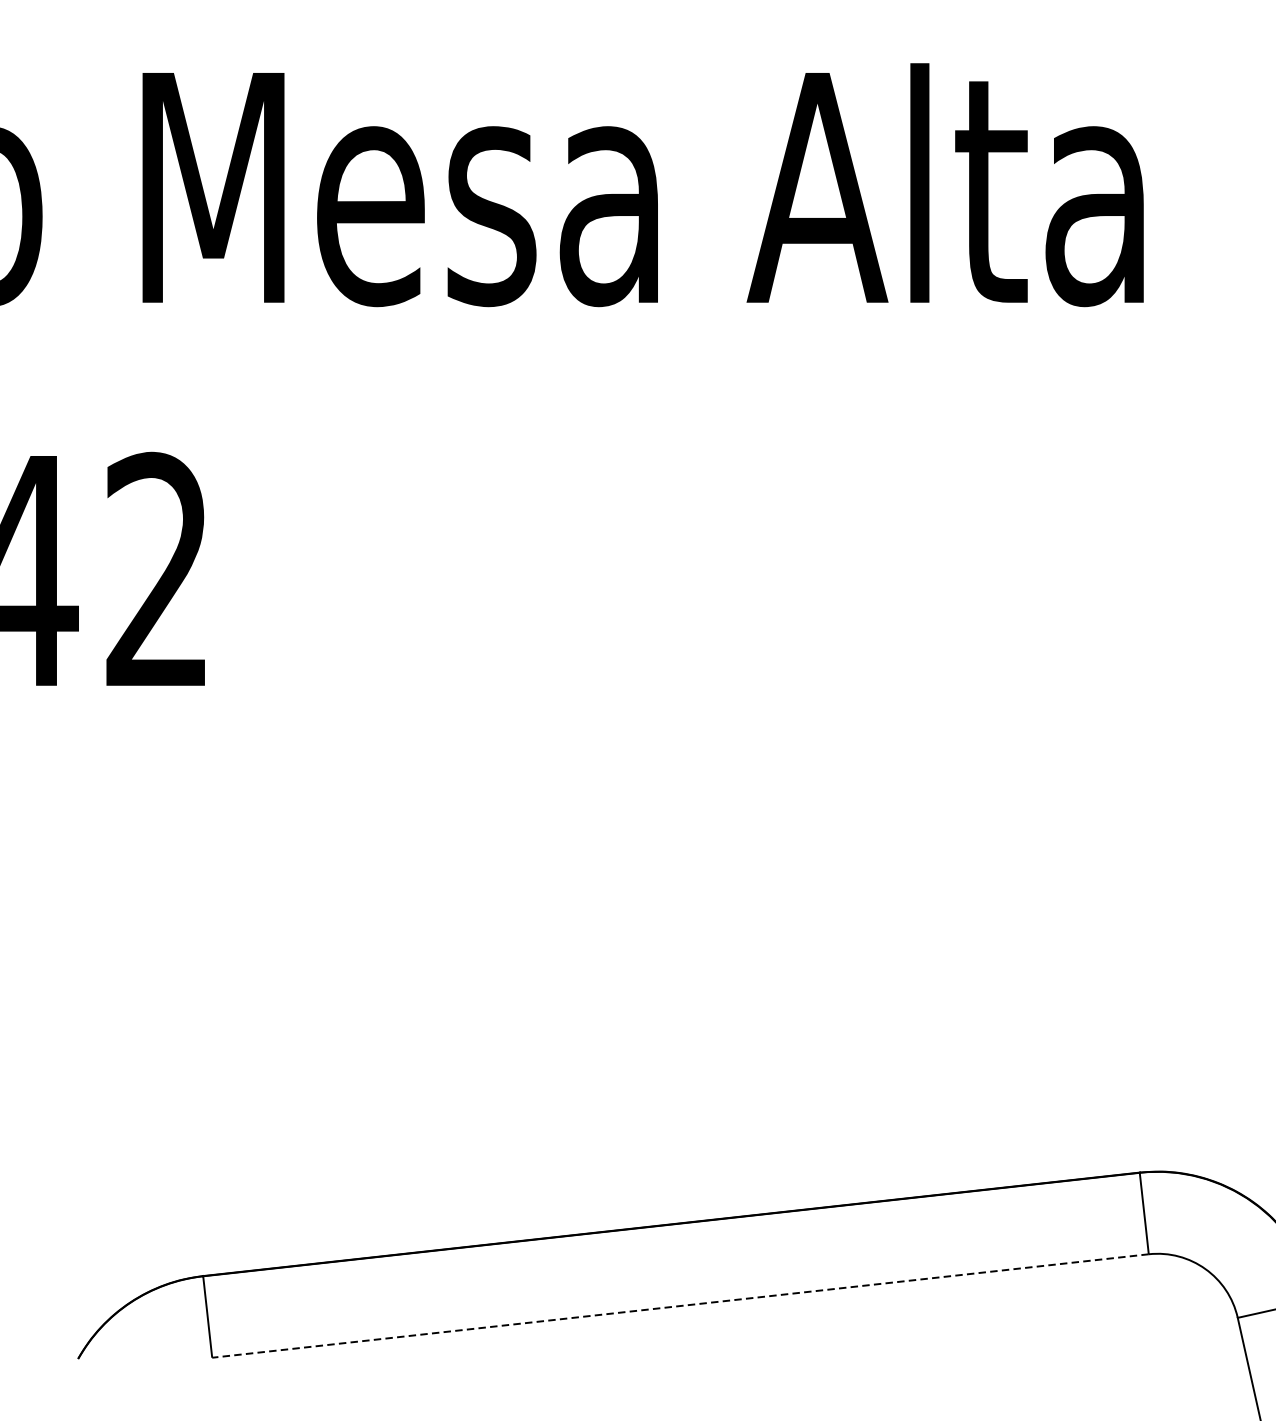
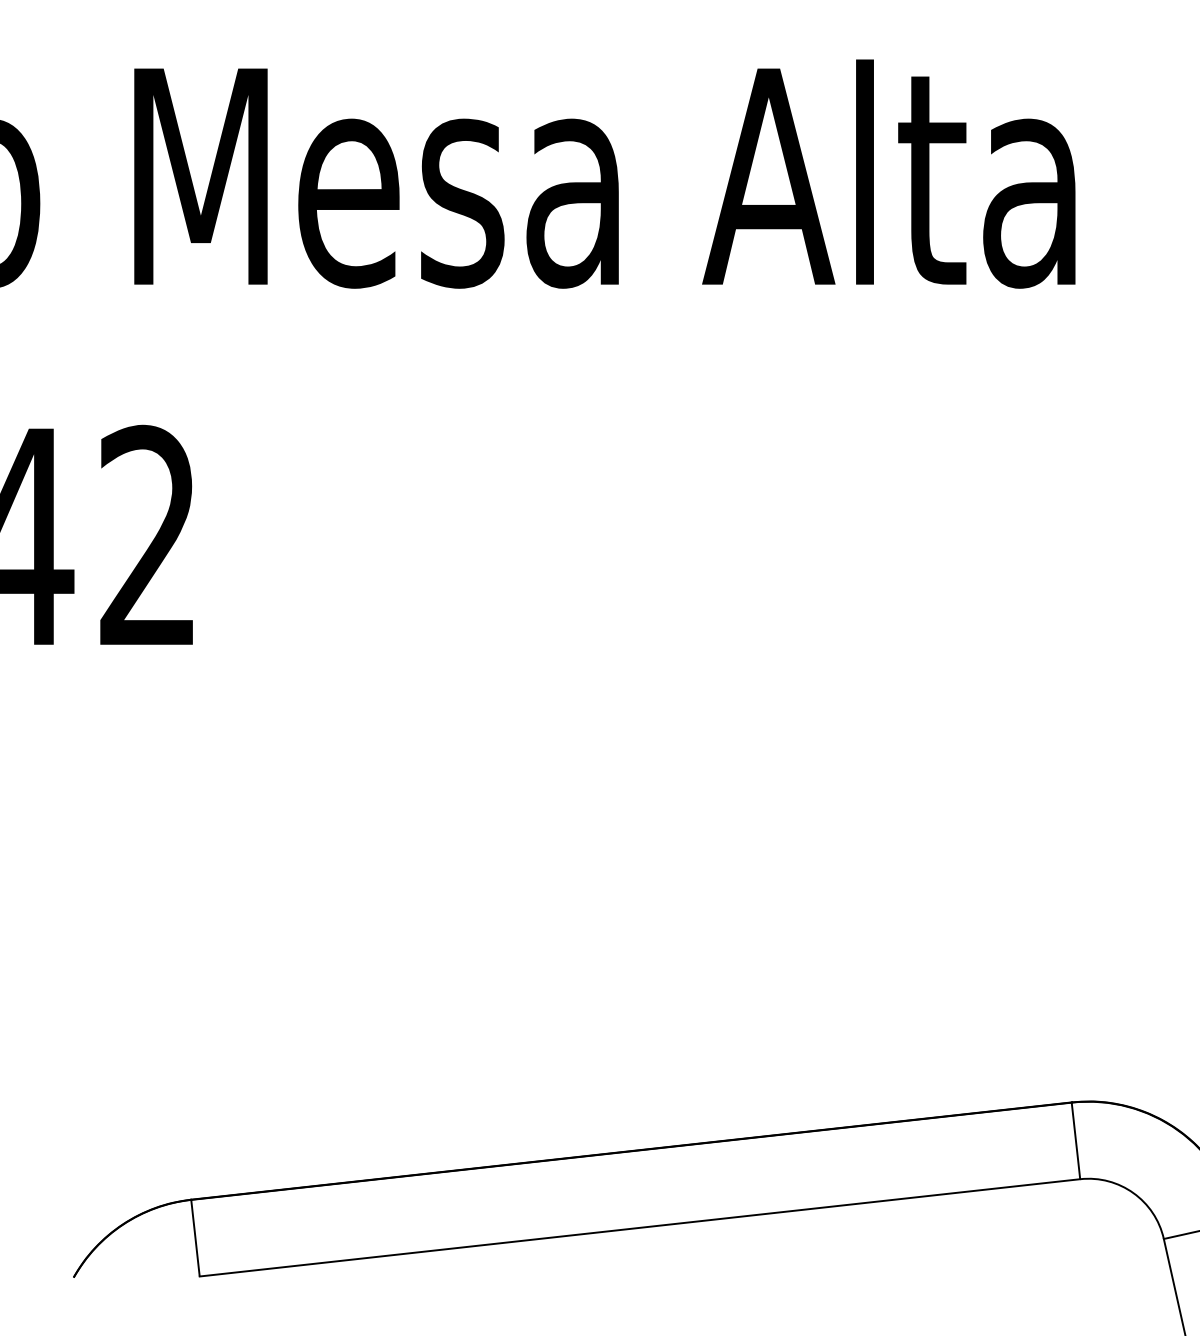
line: (680, 1305) -> (639, 1227), dashed -> solid

